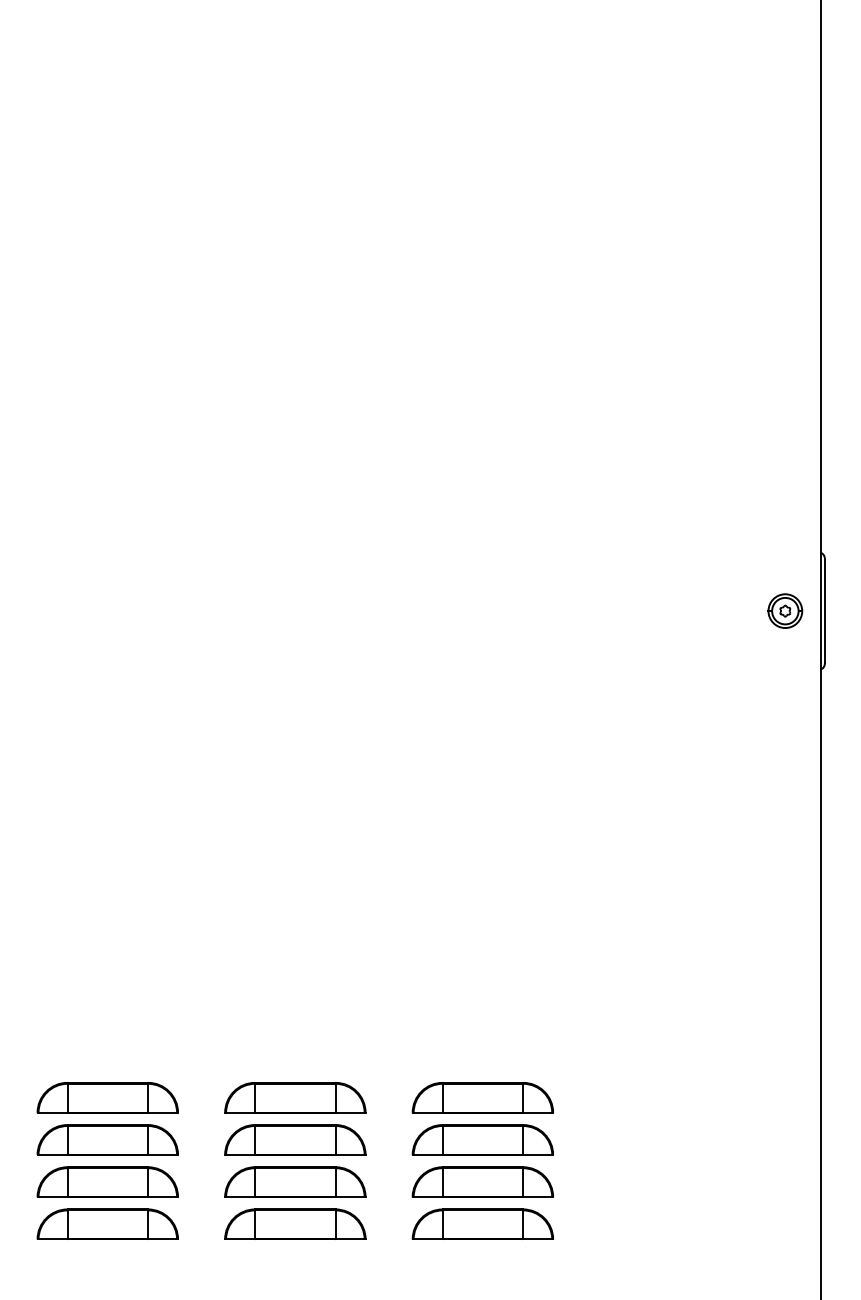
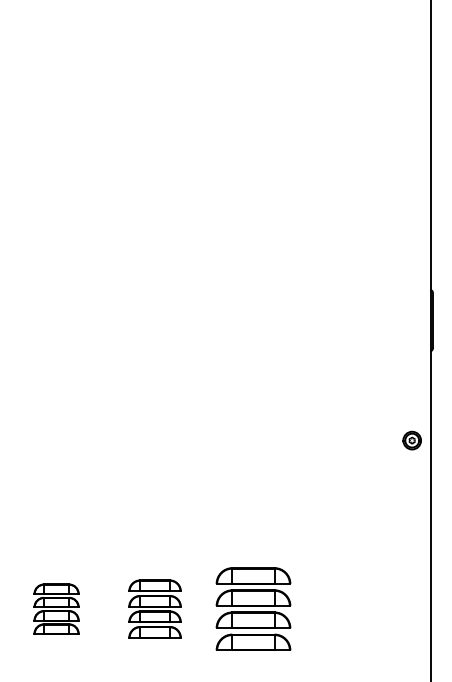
part: (783, 610) -> (411, 440), moved
part: (107, 1159) -> (56, 608), size x0.6
part: (294, 1159) -> (154, 608), size x0.7

